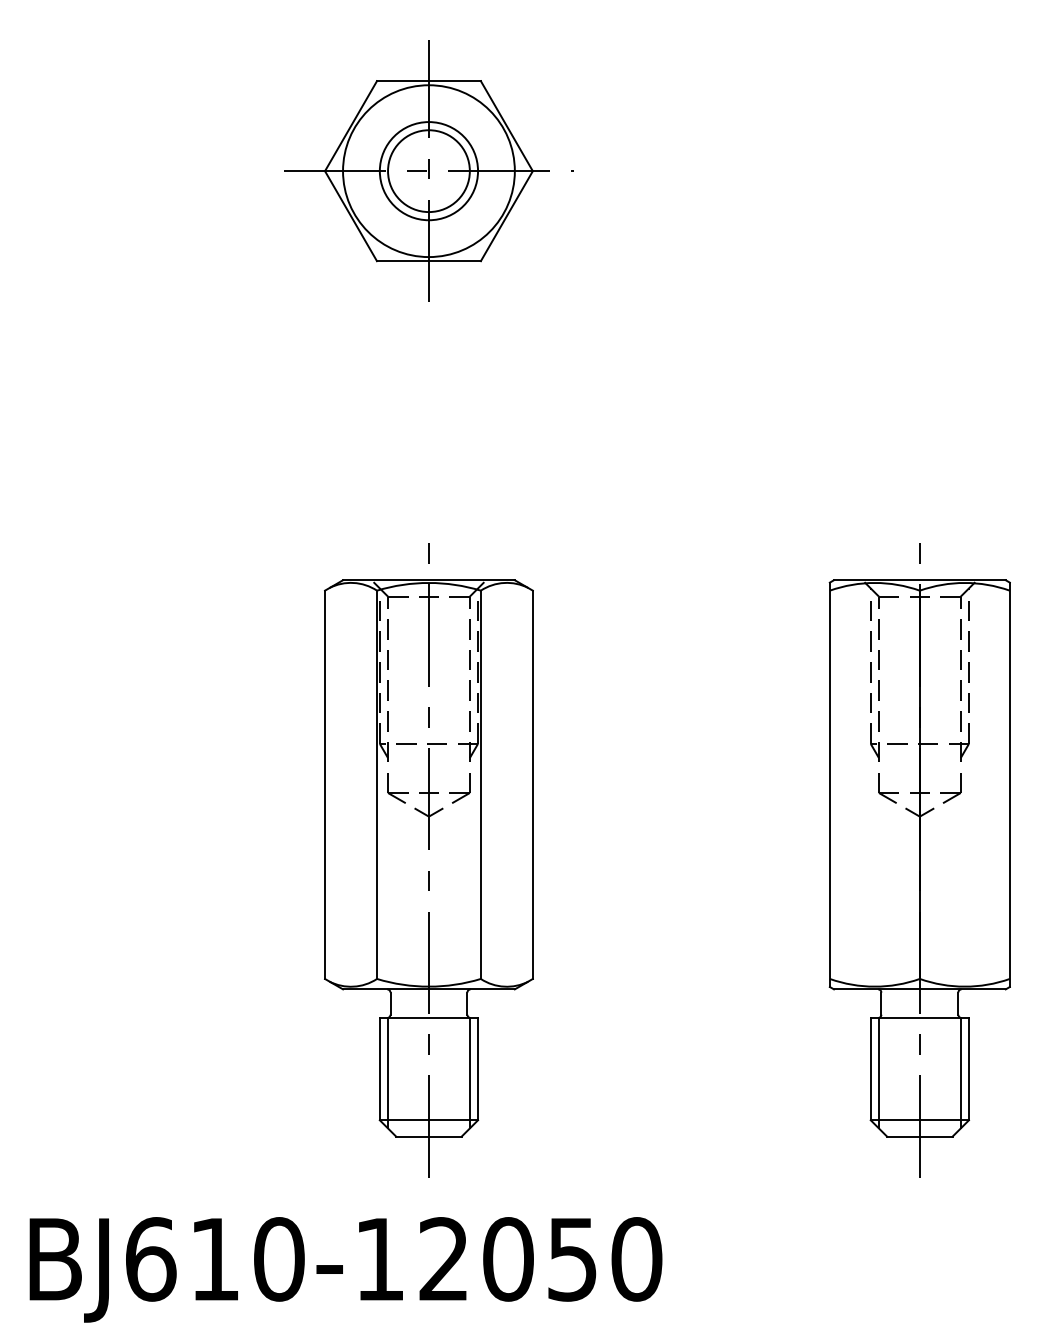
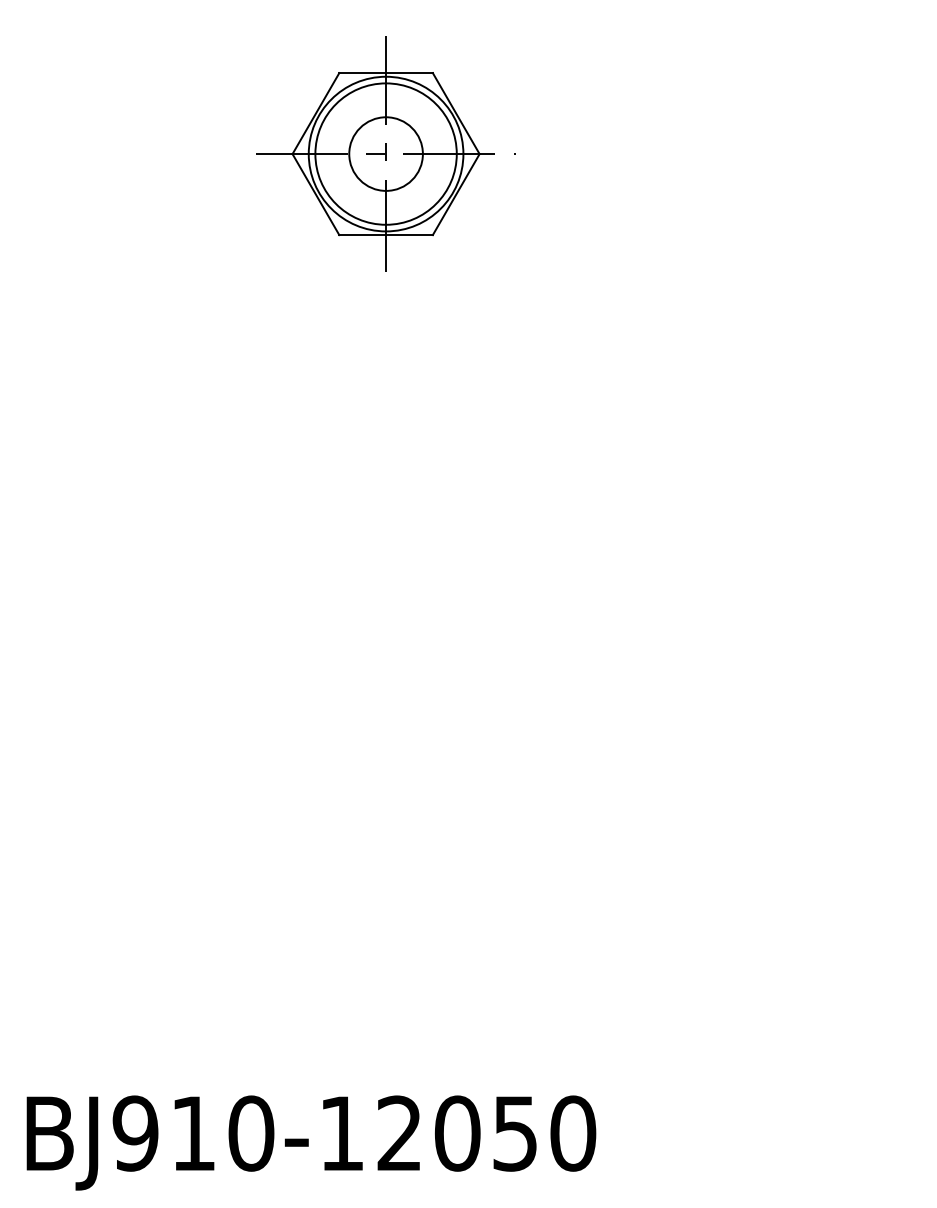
circle: (428, 171) -> (385, 154), size x1.6
part: (428, 860) -> (385, 774), removed
part: (919, 860) -> (827, 774), removed
text: (150, 1259) -> (135, 1133), BJ610-12050 -> BJ910-12050

